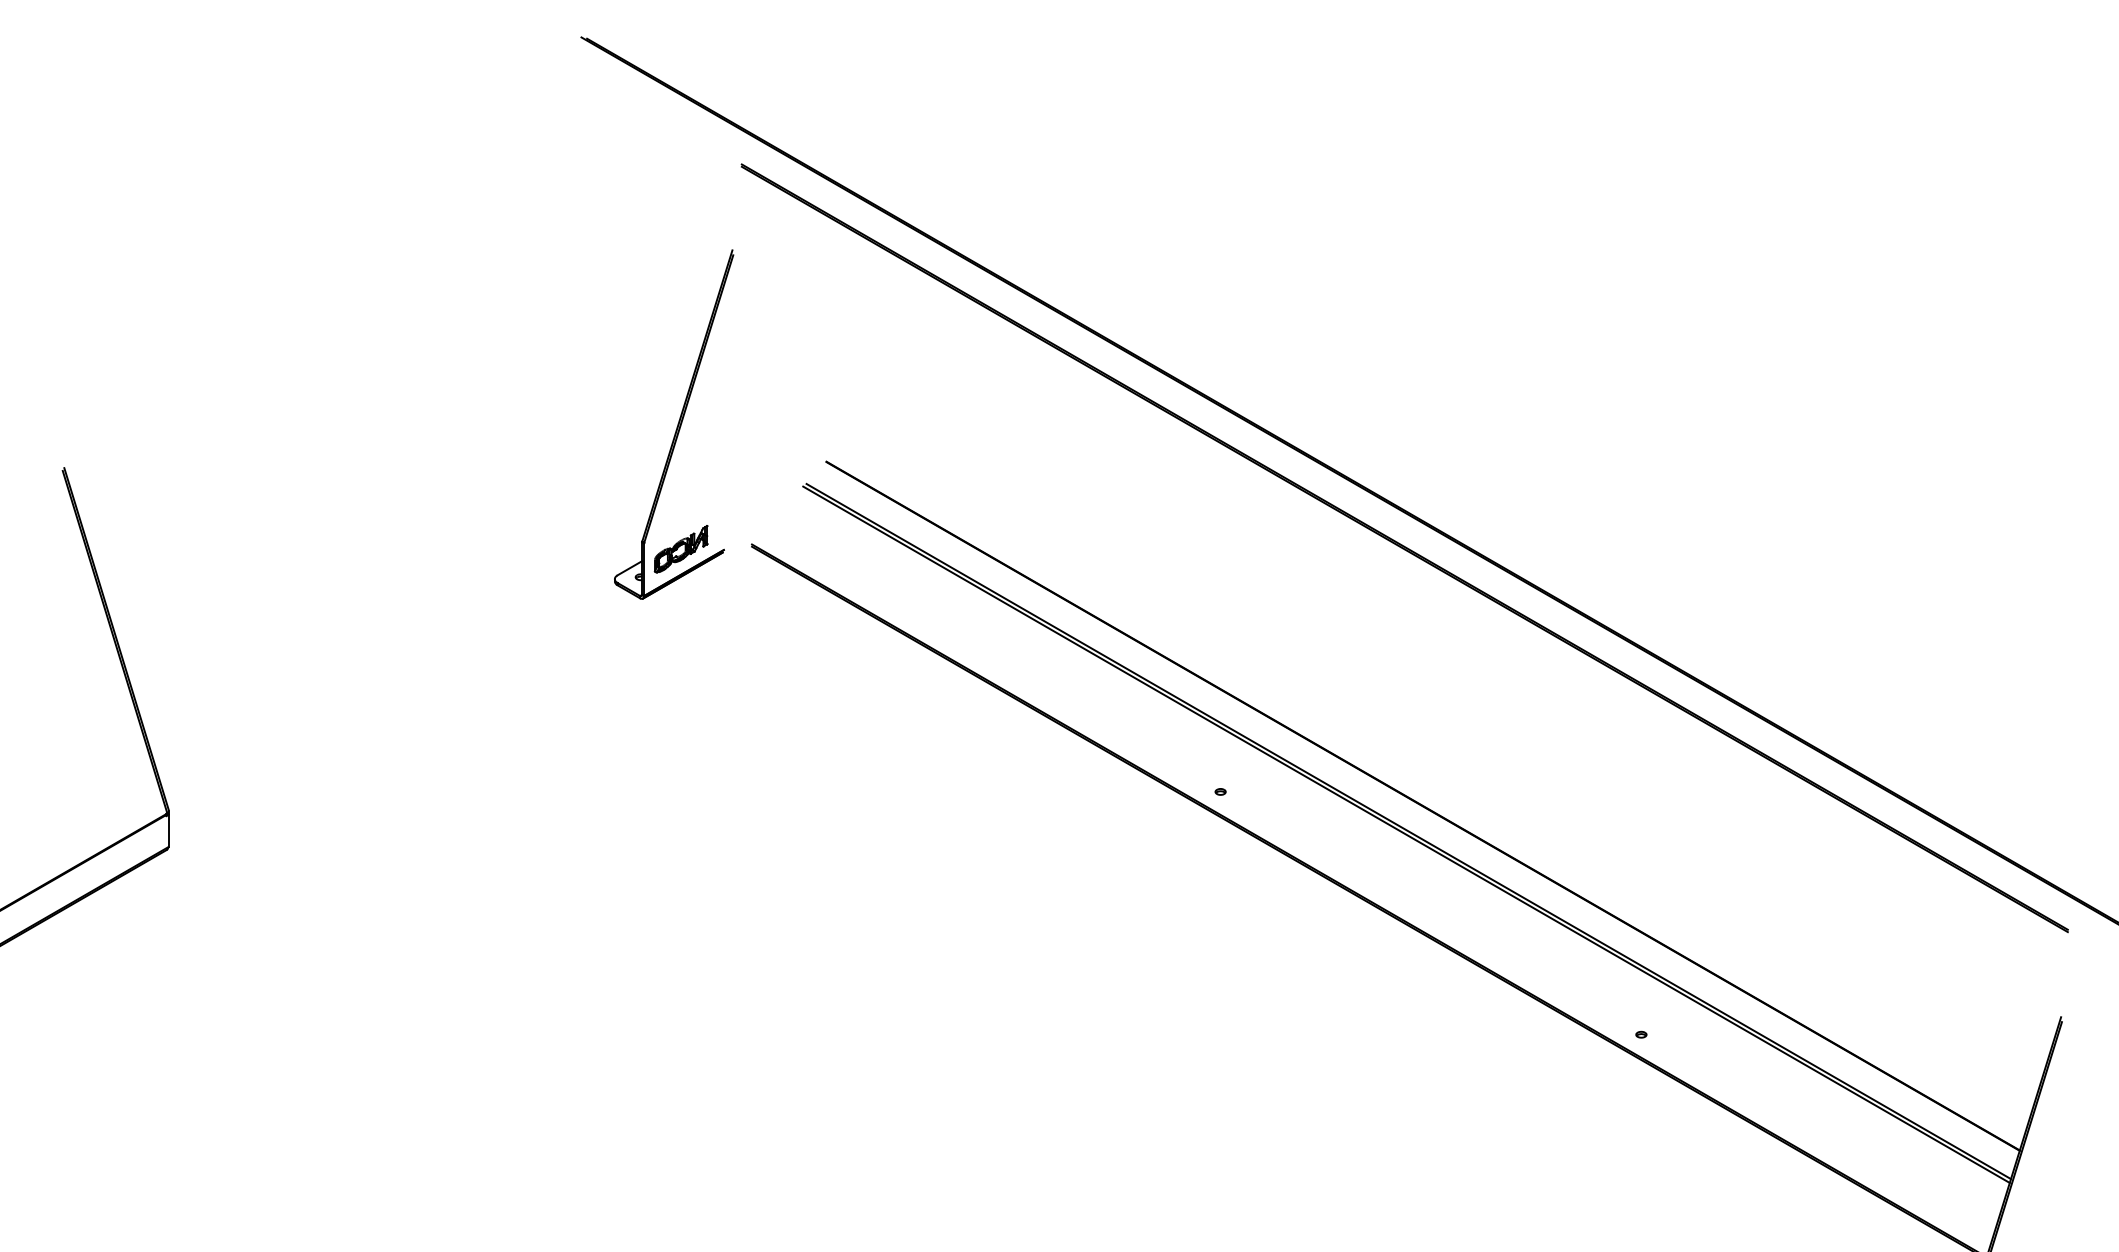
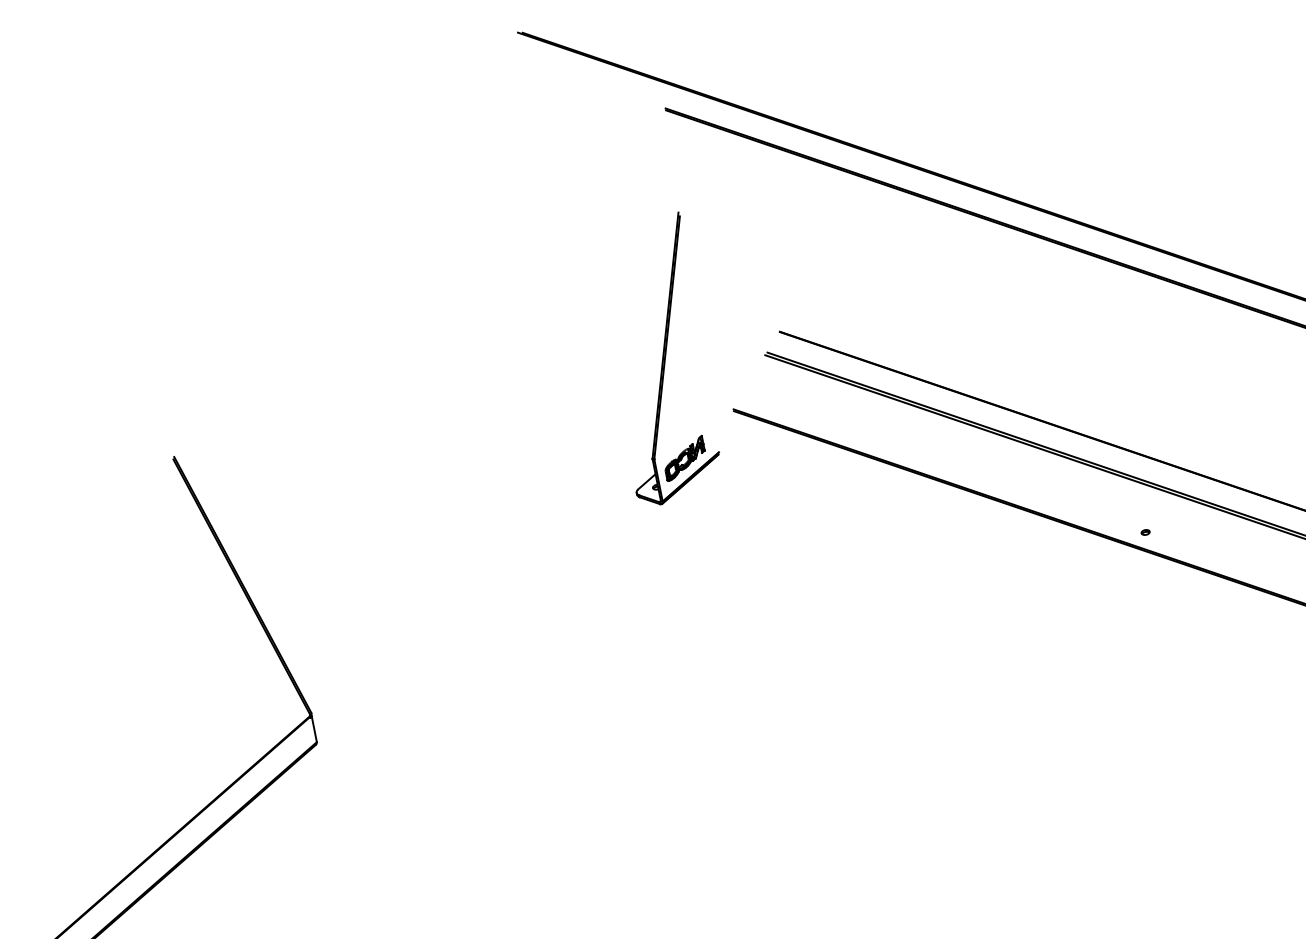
part: (674, 424) -> (659, 360), moved

